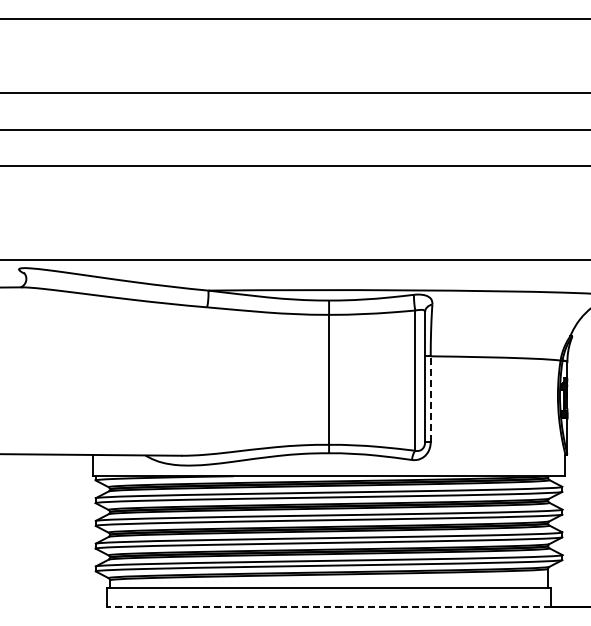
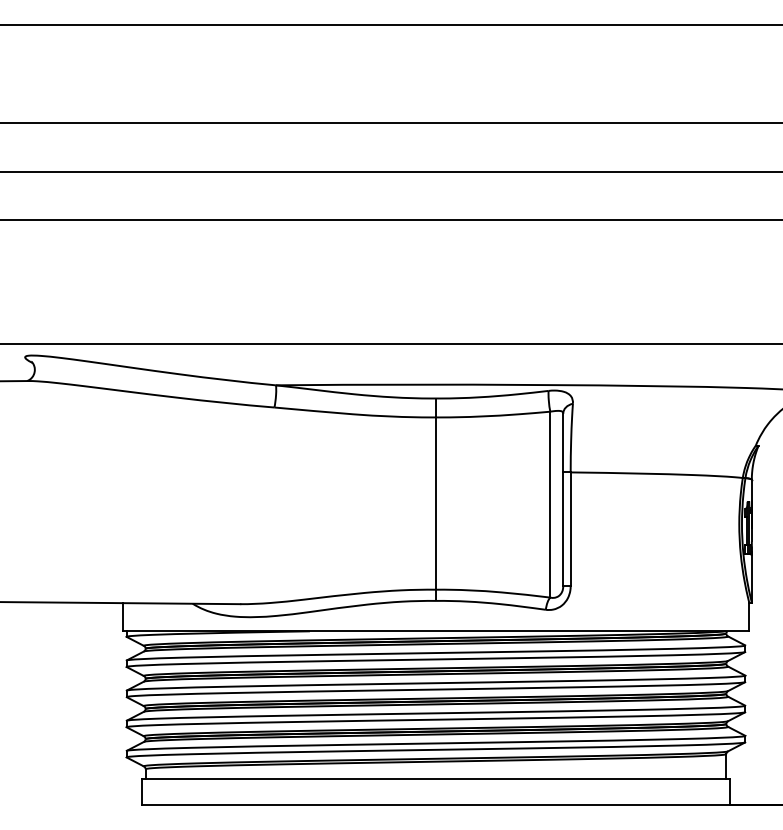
line: (430, 399) -> (570, 529), dashed -> solid
line: (329, 607) -> (436, 805), dashed -> solid

